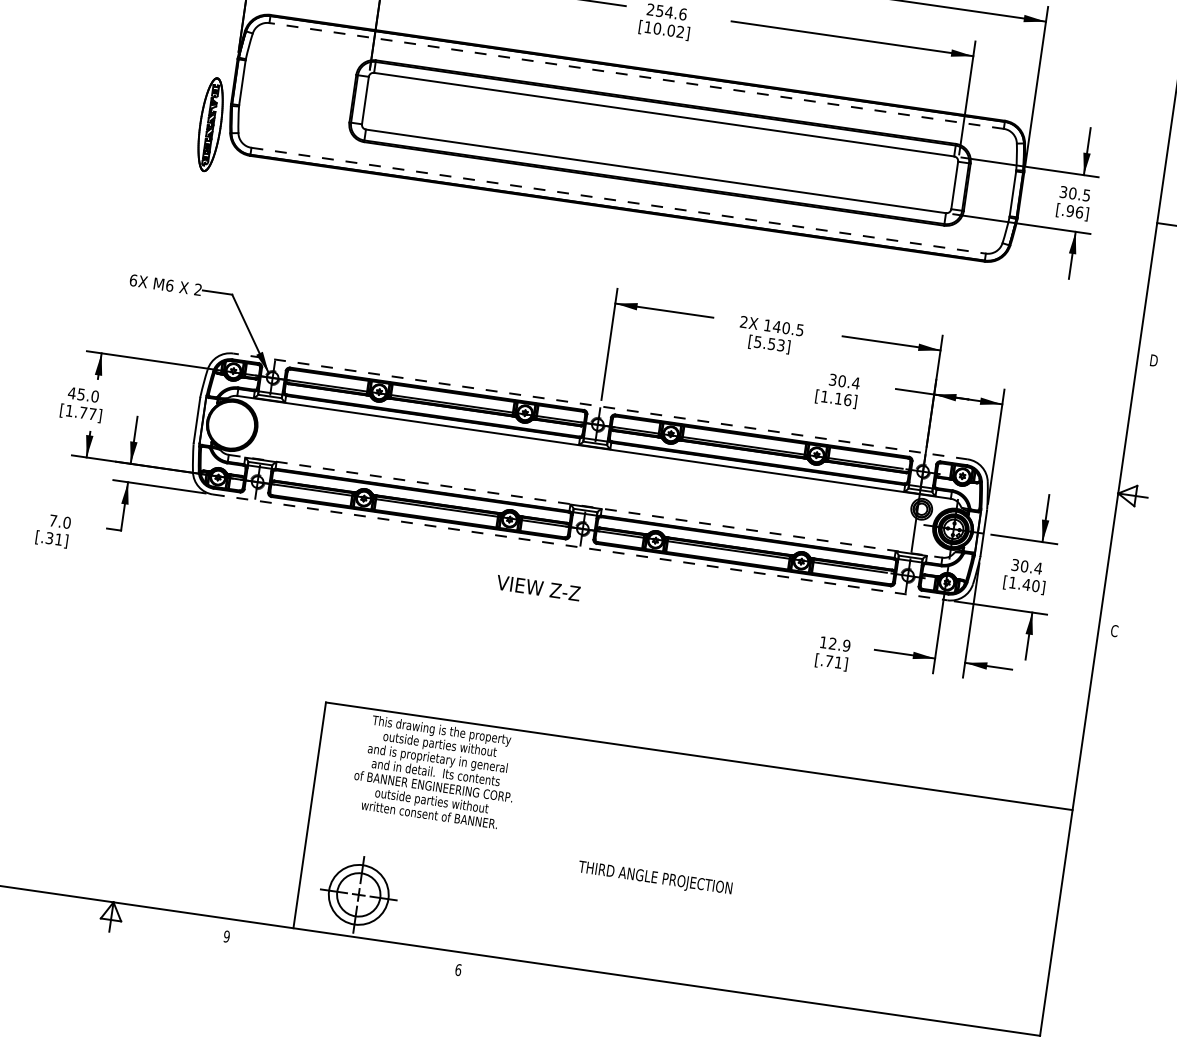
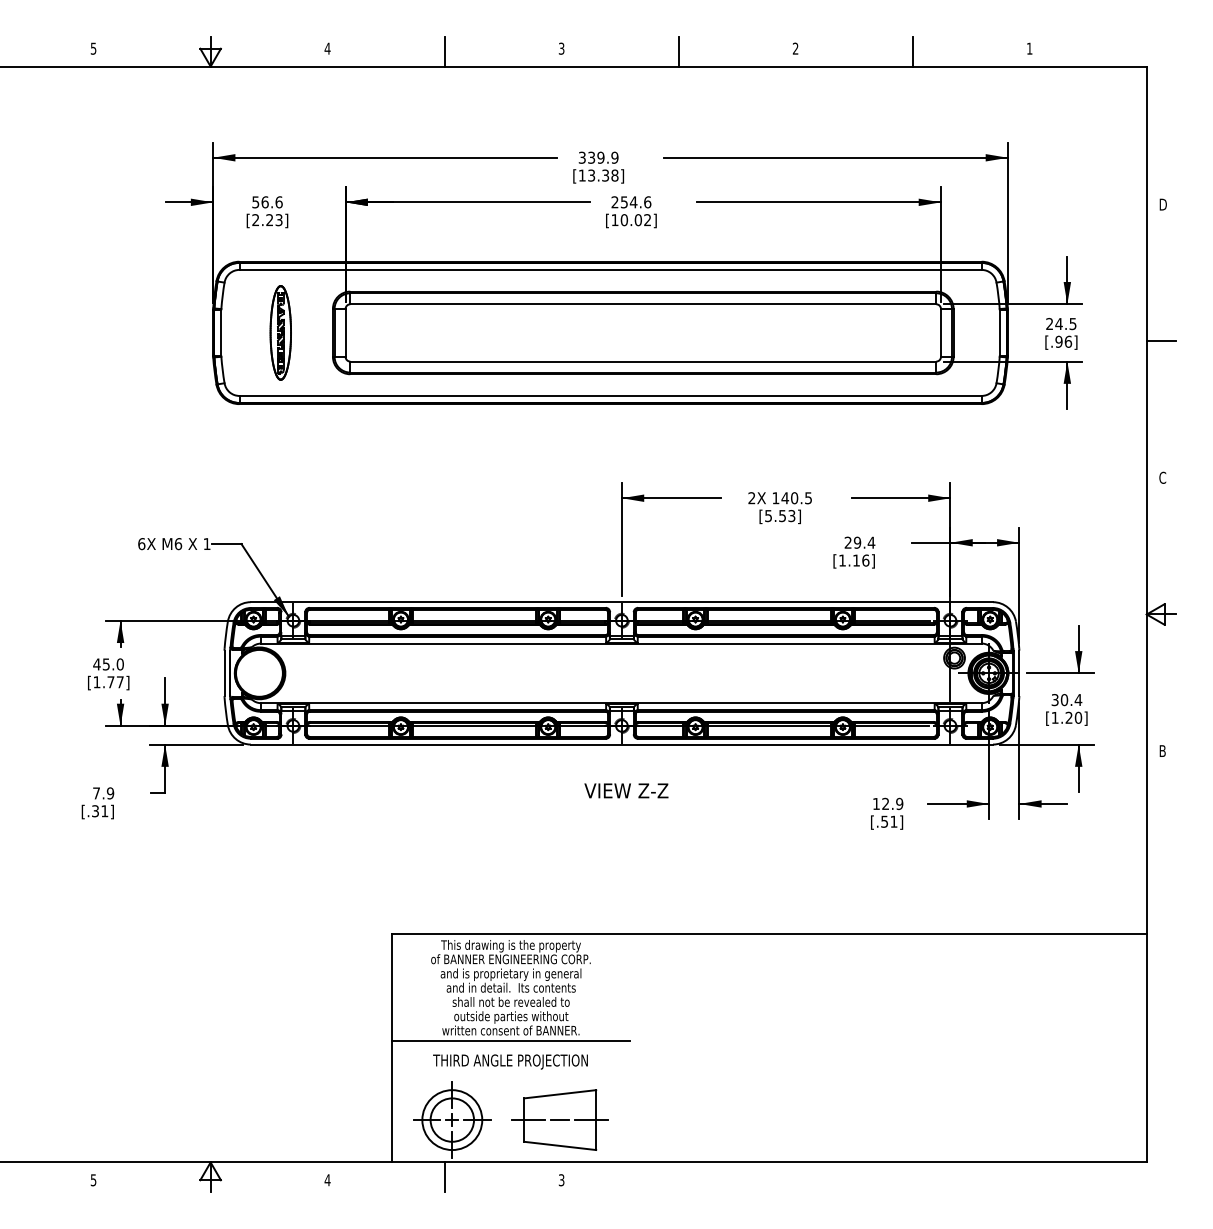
line: (636, 75) -> (610, 269), dashed -> solid
part: (210, 124) -> (280, 332), moved
text: (1068, 193) -> (1054, 324), 30.5 -> 24.5
line: (618, 200) -> (610, 395), dashed -> solid
text: (197, 289) -> (206, 543), 2 -> 1
text: (1153, 360) -> (1162, 477), D -> C
text: (837, 380) -> (852, 542), 30.4 -> 29.4
line: (600, 406) -> (621, 602), dashed -> solid
line: (585, 506) -> (621, 703), dashed -> solid
text: (66, 522) -> (109, 793), 7.0 -> 7.9
line: (580, 547) -> (622, 744), dashed -> solid
text: (1026, 584) -> (1068, 717), [1.40] -> [1.20]
text: (538, 587) -> (626, 790), moved
text: (1114, 631) -> (1162, 751), C -> B
text: (829, 660) -> (884, 821), [.71] -> [.51]
text: (439, 745) -> (510, 960), outside parties without -> of BANNER ENGINEERING CORP.
text: (433, 785) -> (510, 1001), of BANNER ENGINEERING CORP. -> shall not be revealed to
line: (428, 825) -> (511, 1041), added
text: (655, 878) -> (510, 1061), moved
part: (464, 909) -> (559, 1119), added
text: (226, 936) -> (327, 1180), 9 -> 4
line: (342, 950) -> (444, 1177), added
text: (458, 970) -> (561, 1180), 6 -> 3

